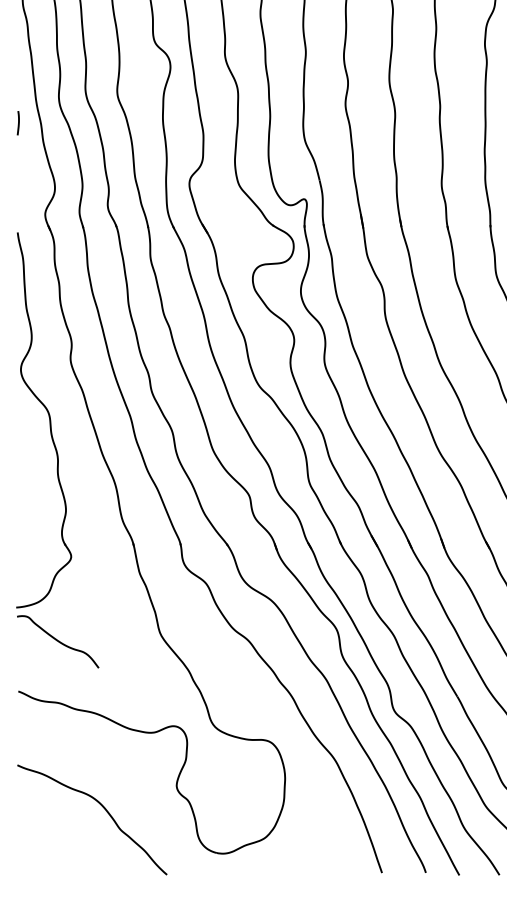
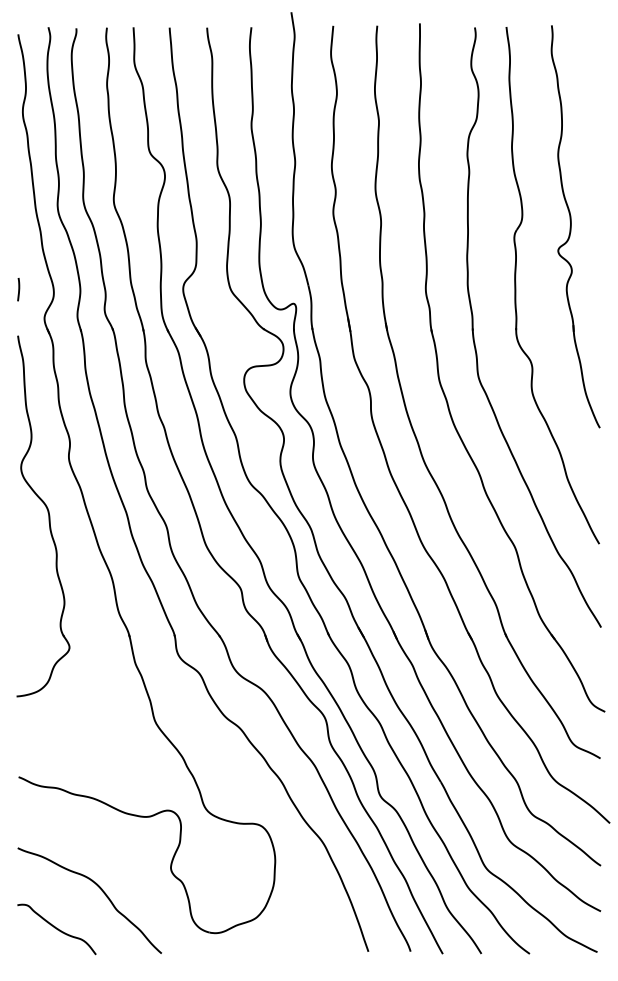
curve: (18, 123) -> (18, 289), moved
curve: (57, 641) -> (56, 929), moved

